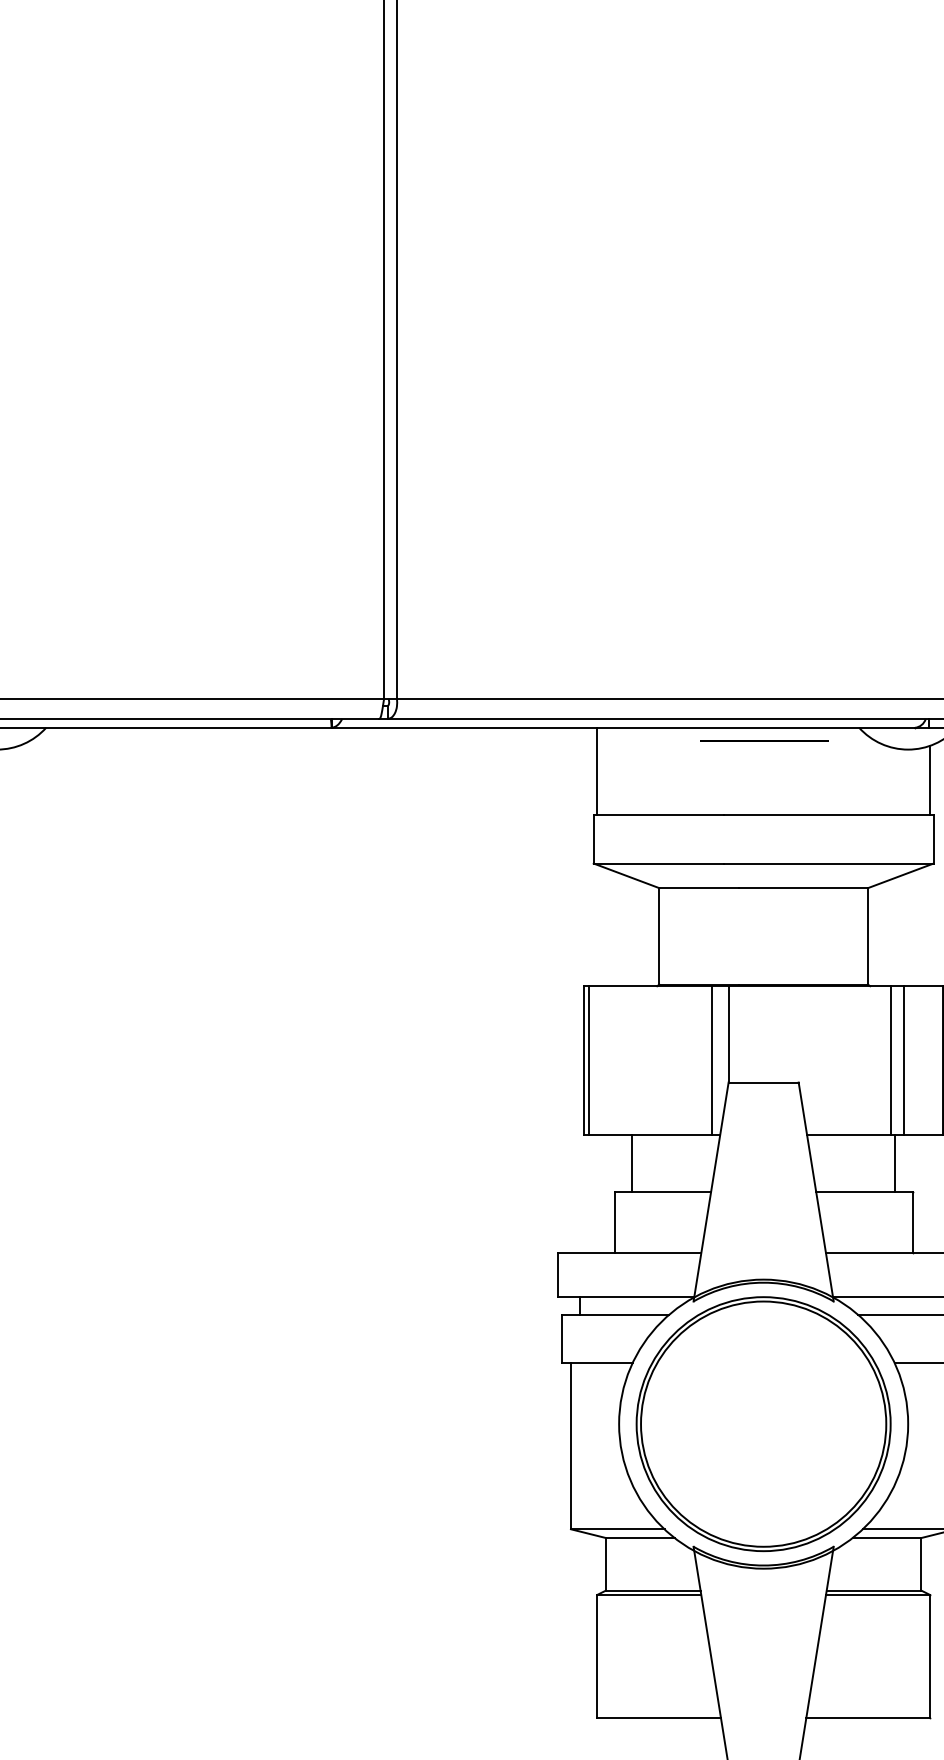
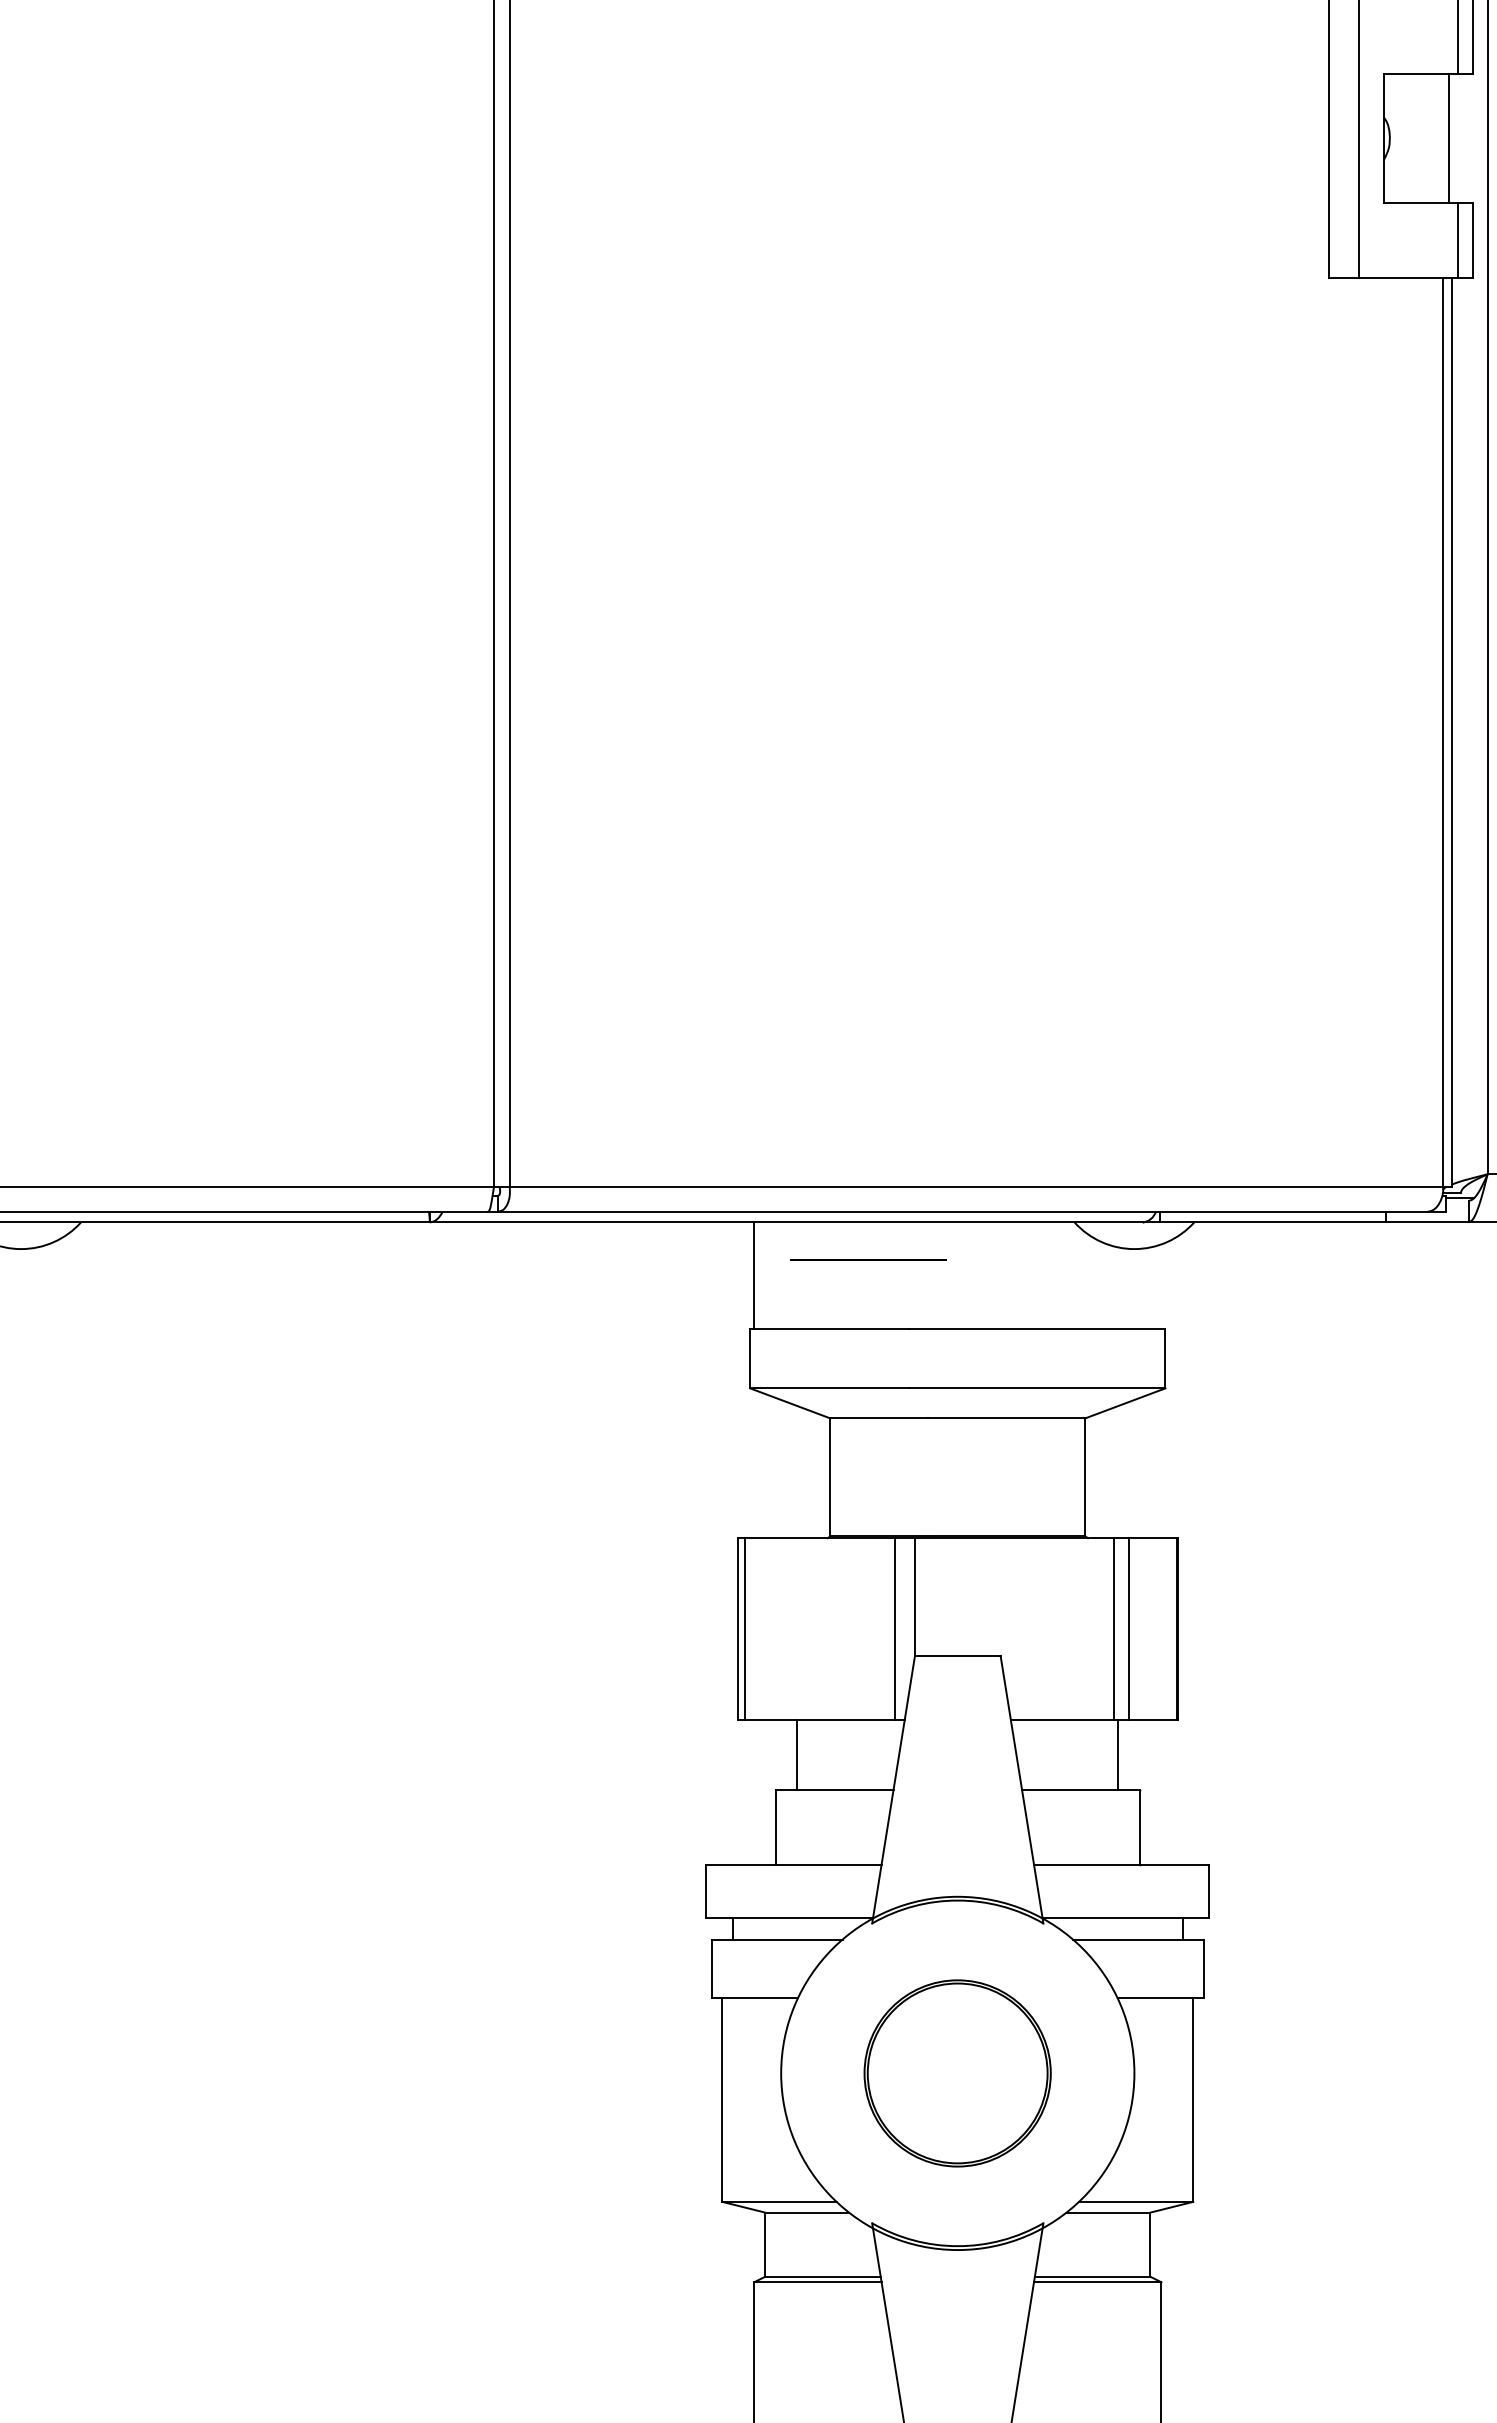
line: (764, 740) -> (868, 1259), moved
line: (930, 780) -> (1161, 1286), removed
part: (763, 1424) -> (957, 2073), size x0.6

